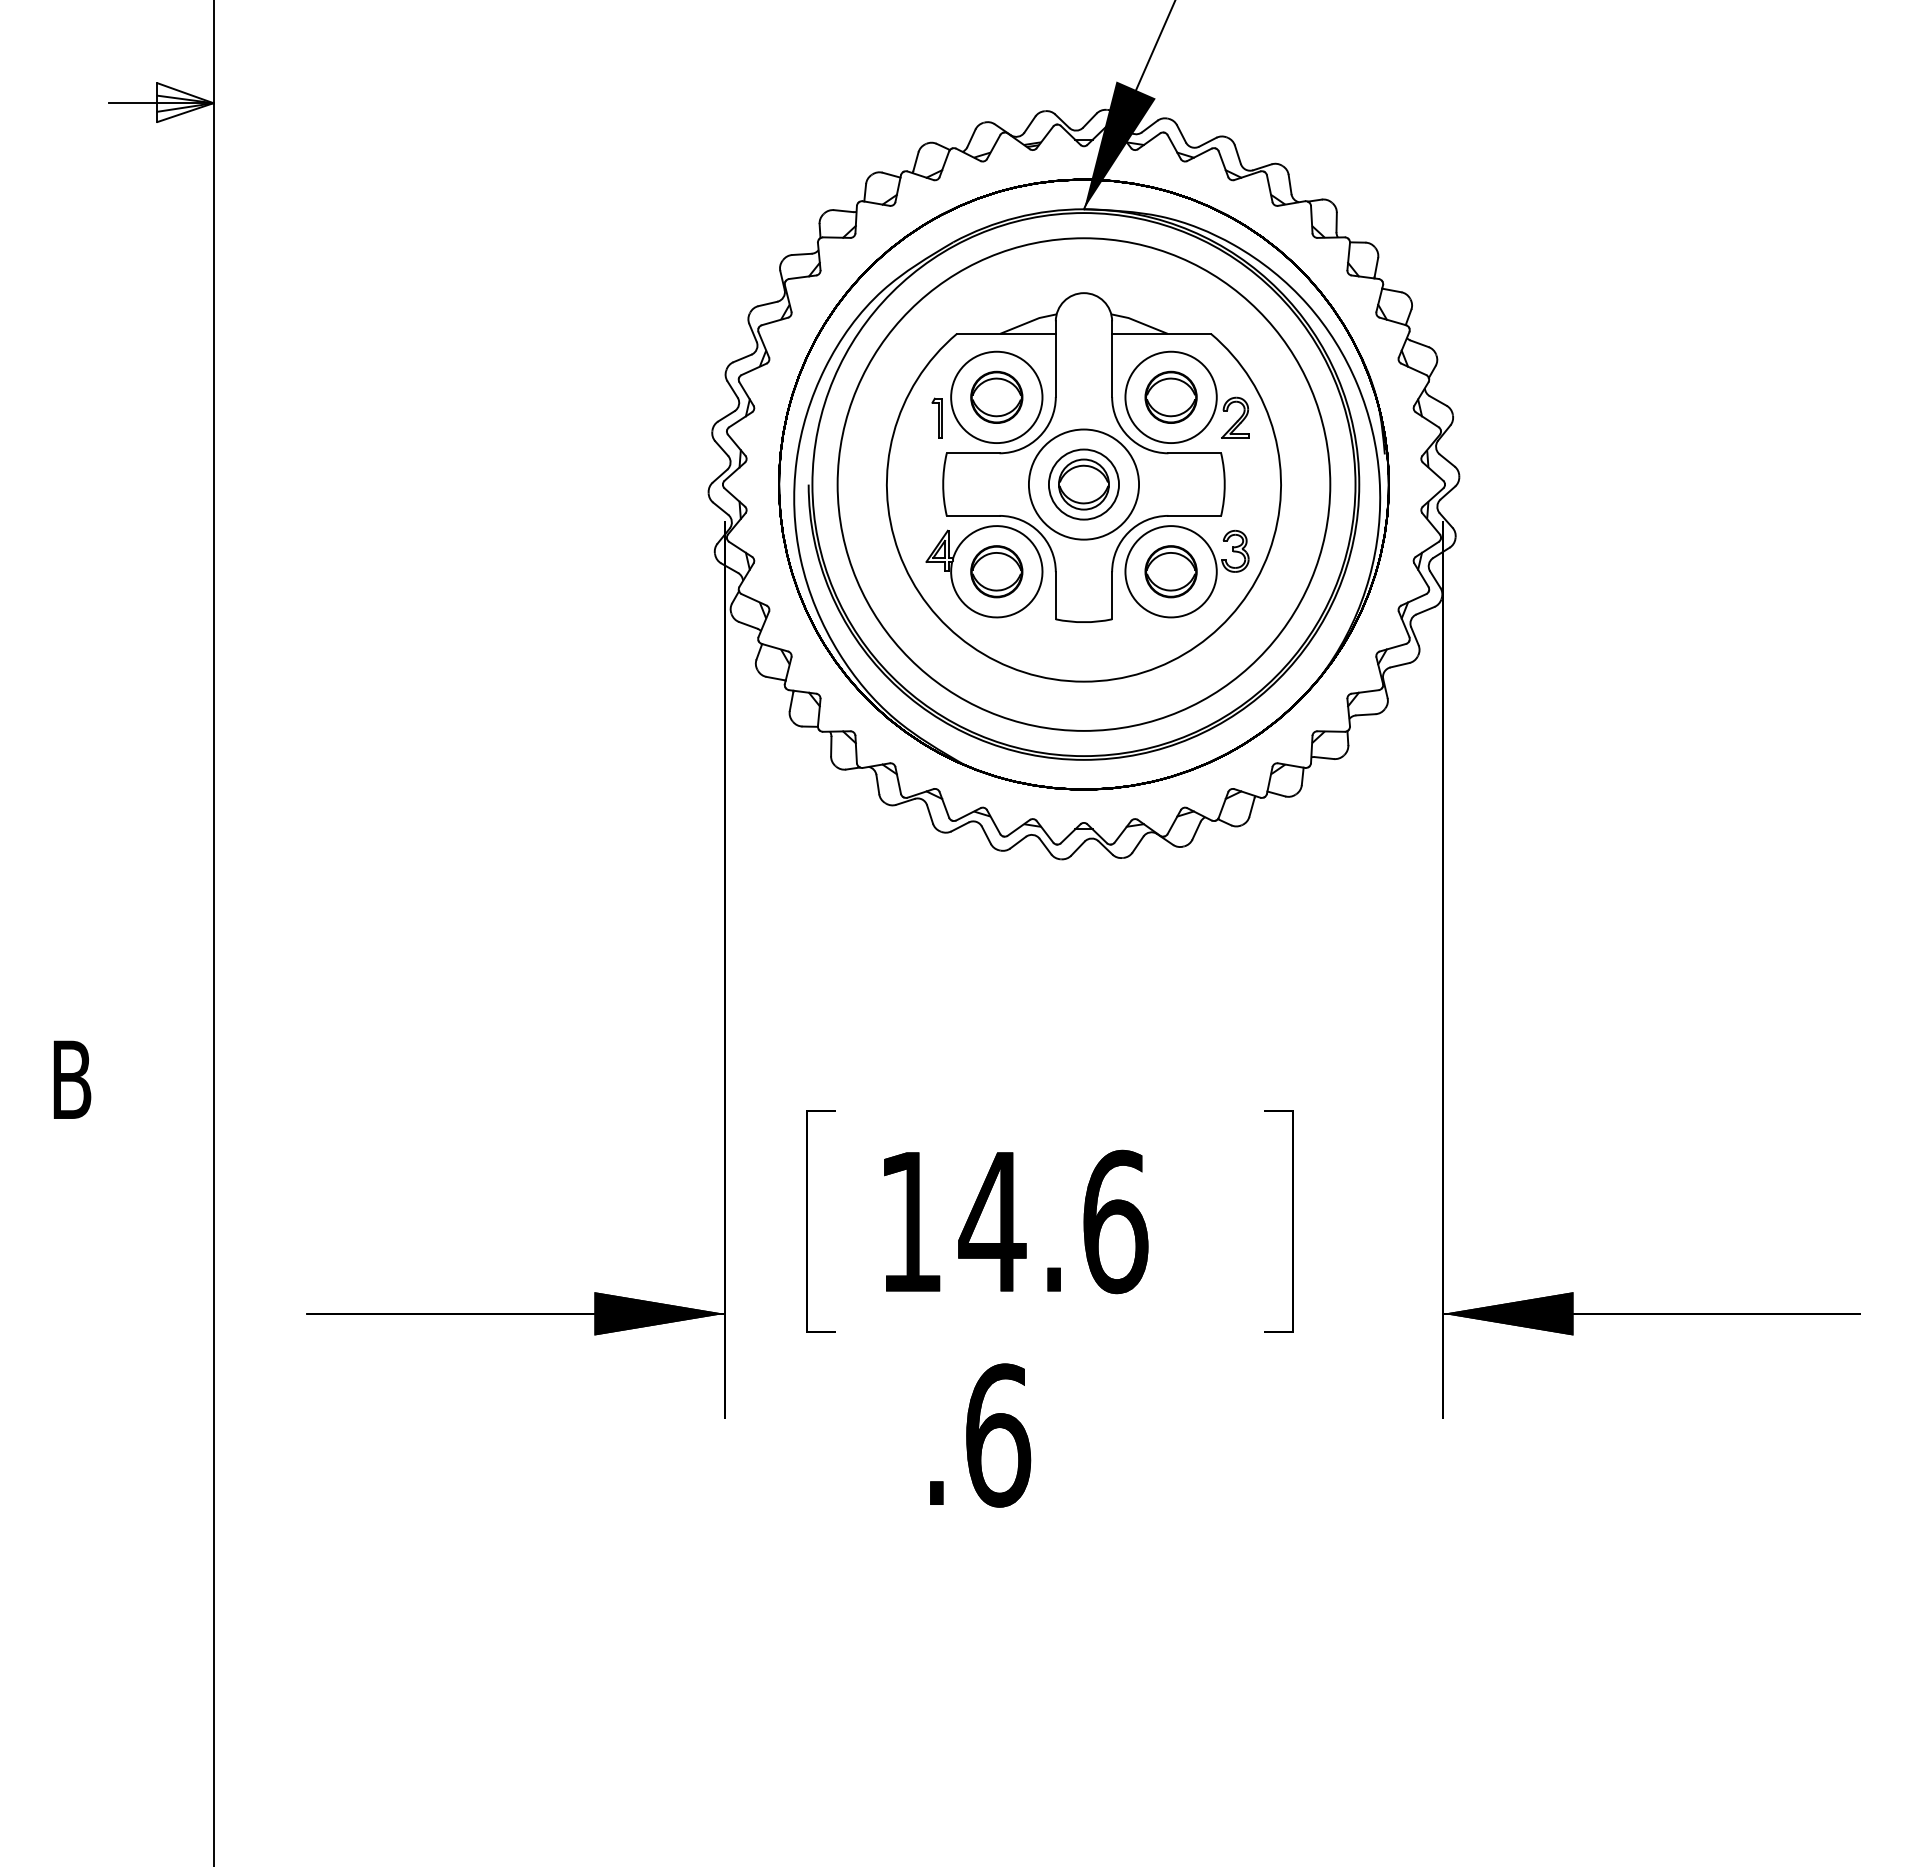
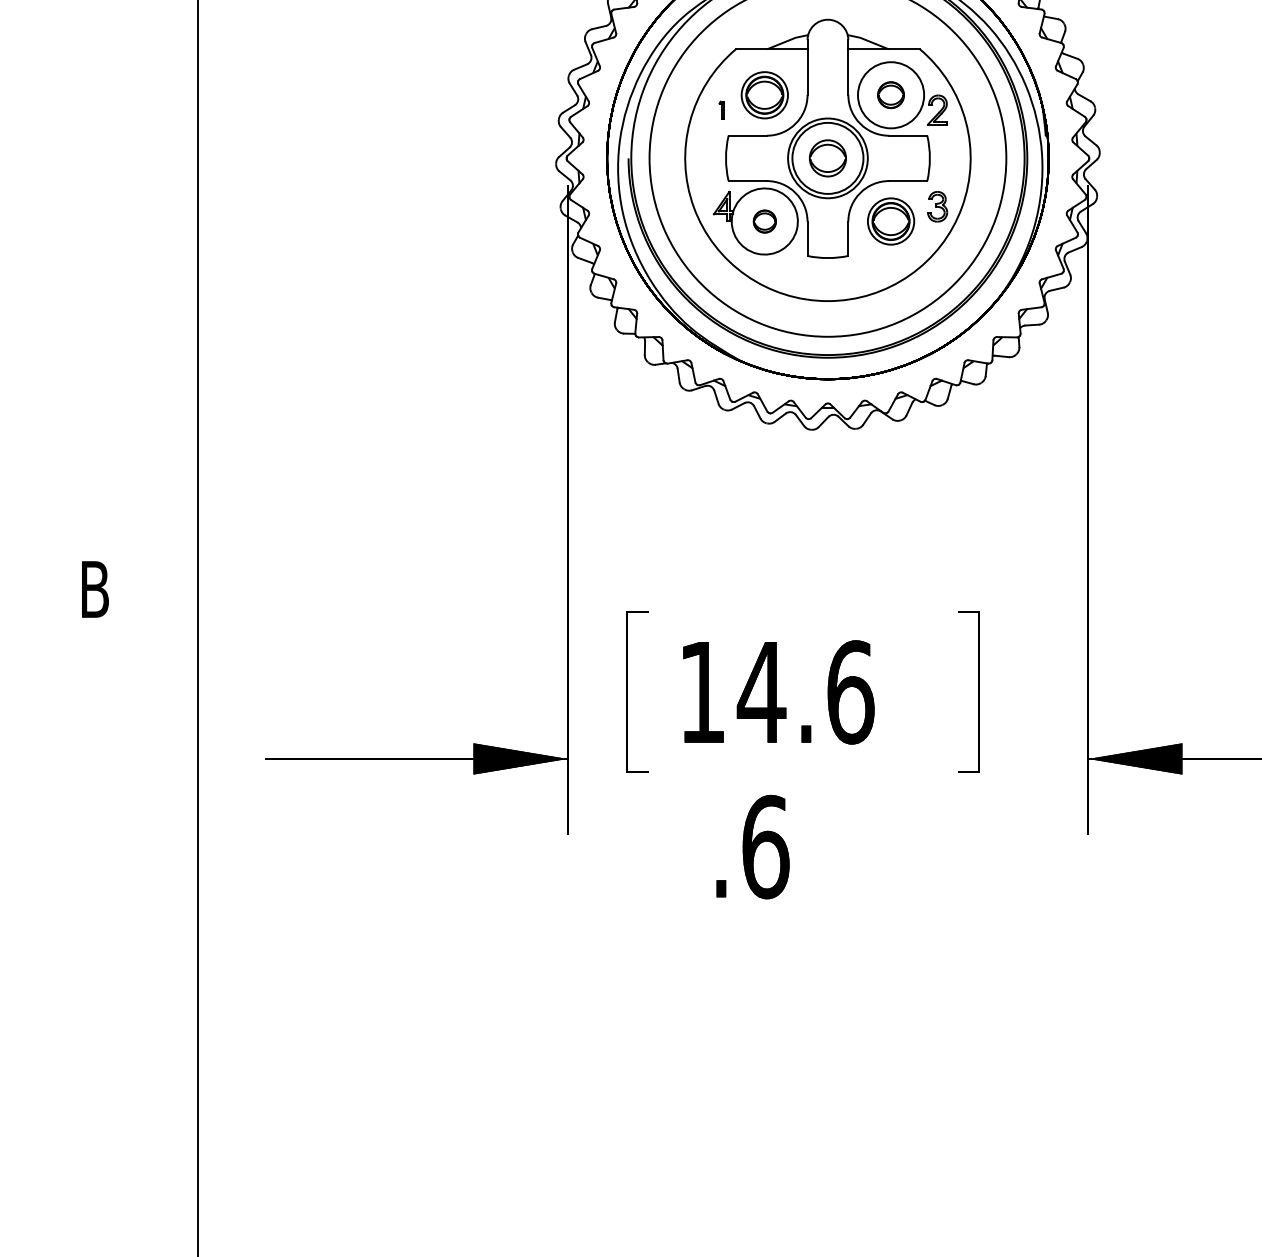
part: (1170, 396) -> (890, 94), size x0.7
circle: (996, 397) -> (764, 95), size x0.7
part: (936, 417) -> (721, 109), size x0.6
circle: (1083, 484) -> (827, 158), size x1.4
part: (996, 571) -> (764, 221), size x0.6
circle: (1170, 571) -> (890, 221), size x0.7

